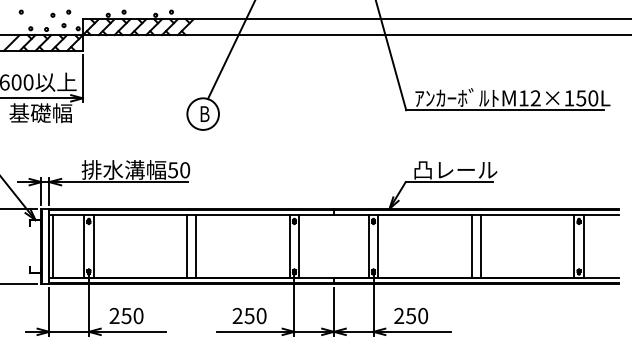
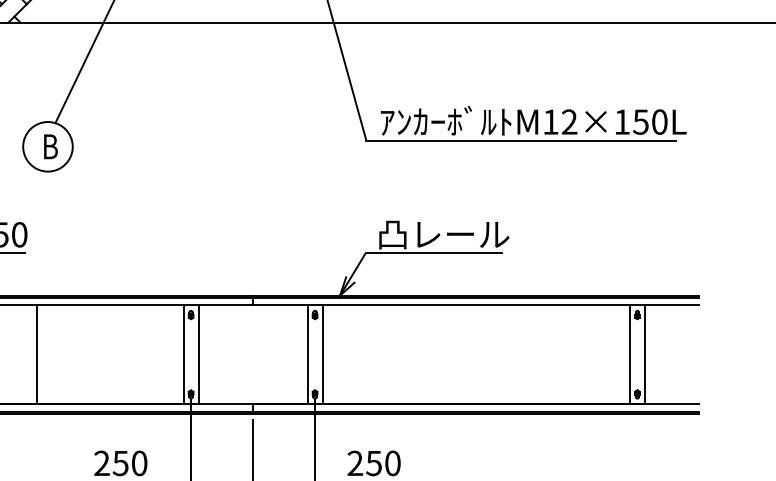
line: (186, 246) -> (21, 354), removed
line: (471, 246) -> (468, 354), removed
line: (481, 246) -> (484, 354), removed

